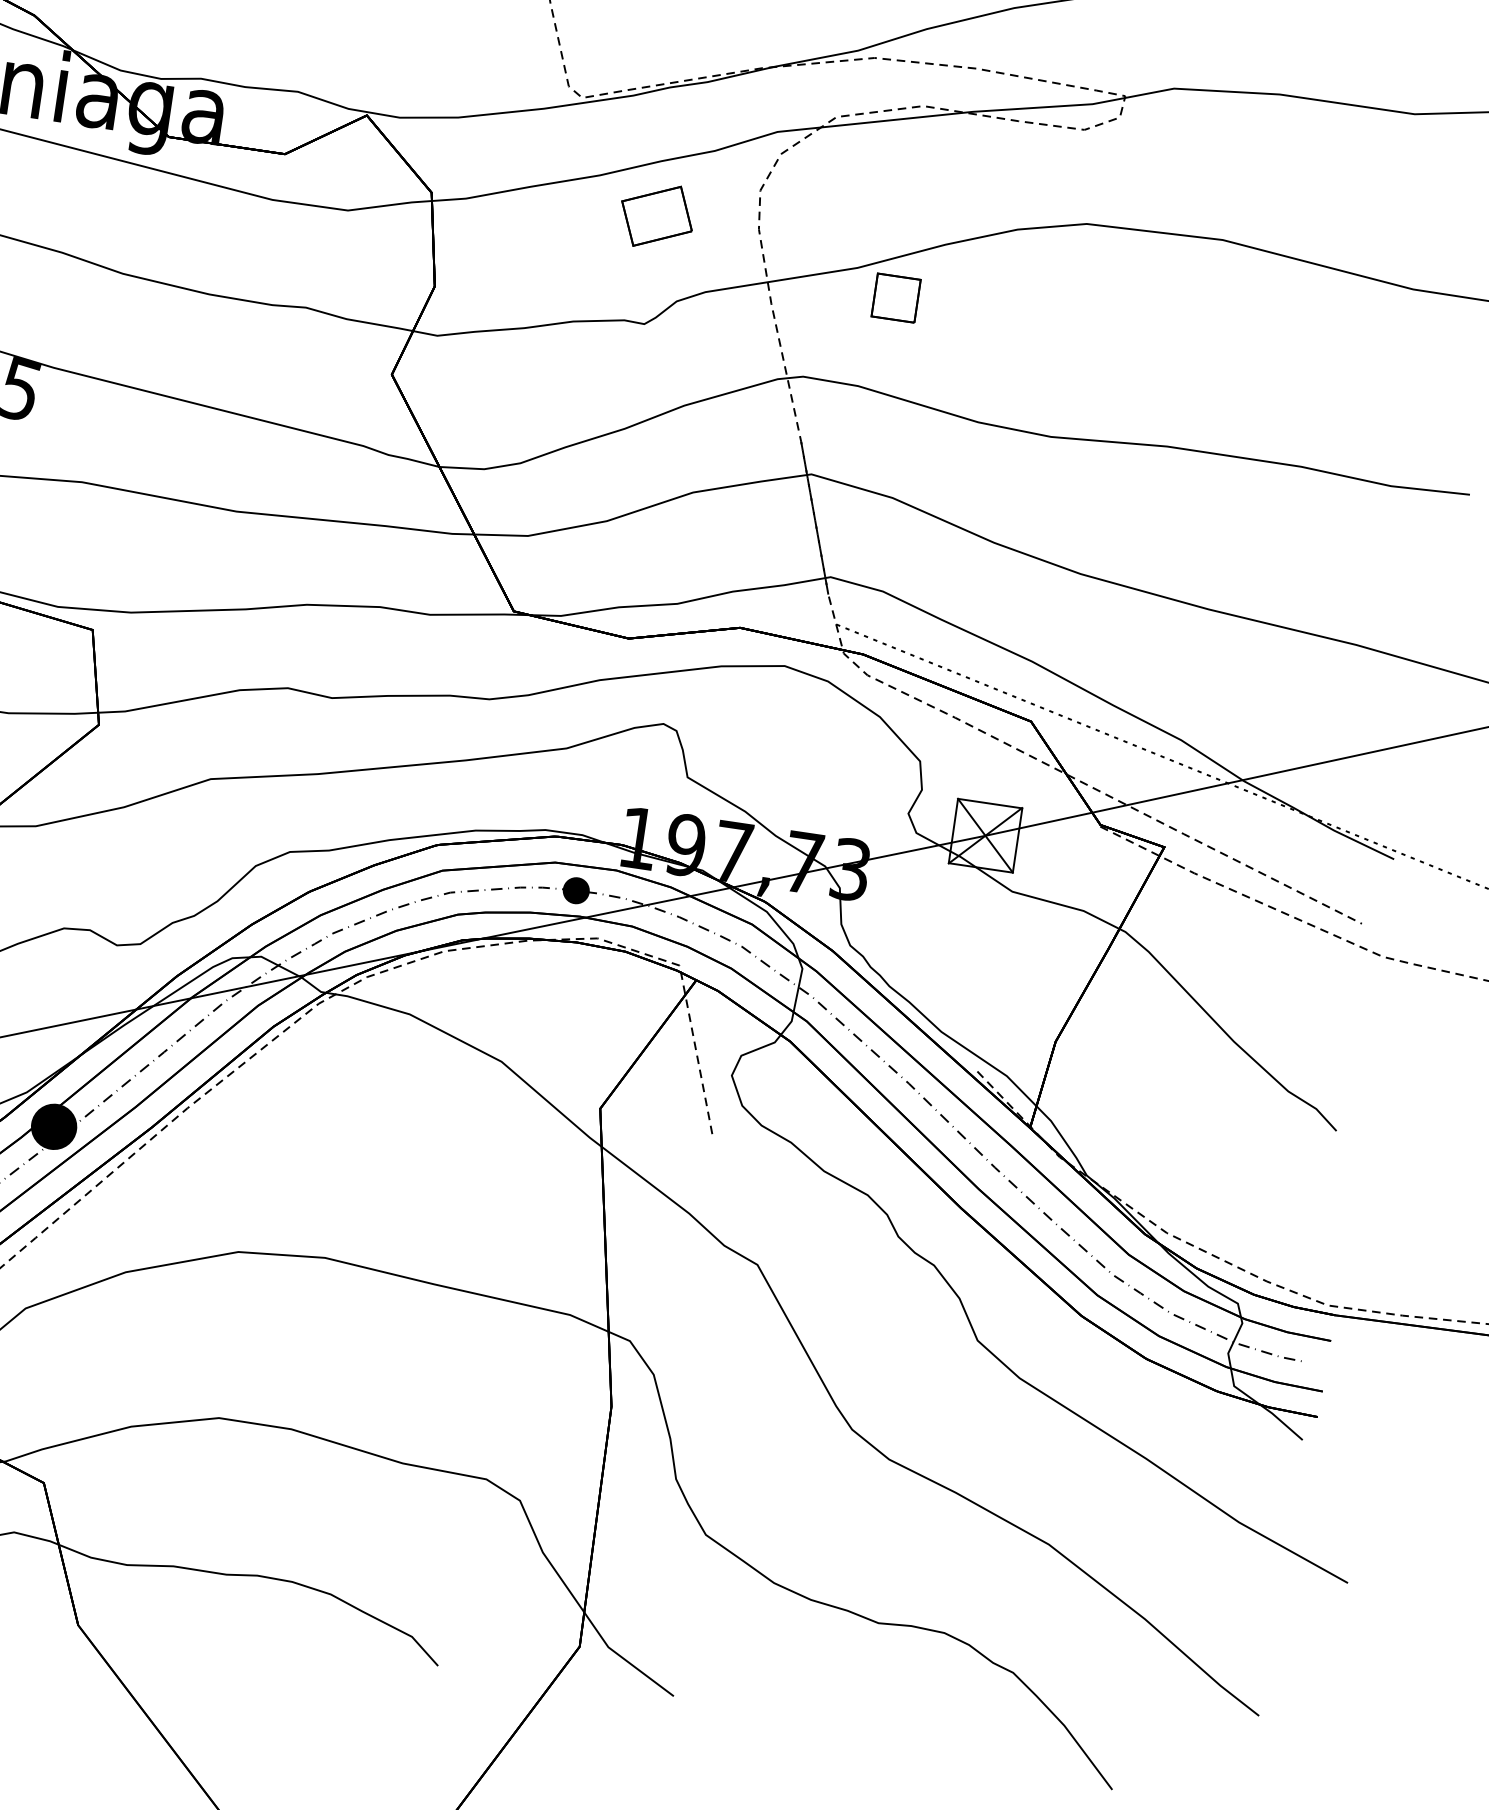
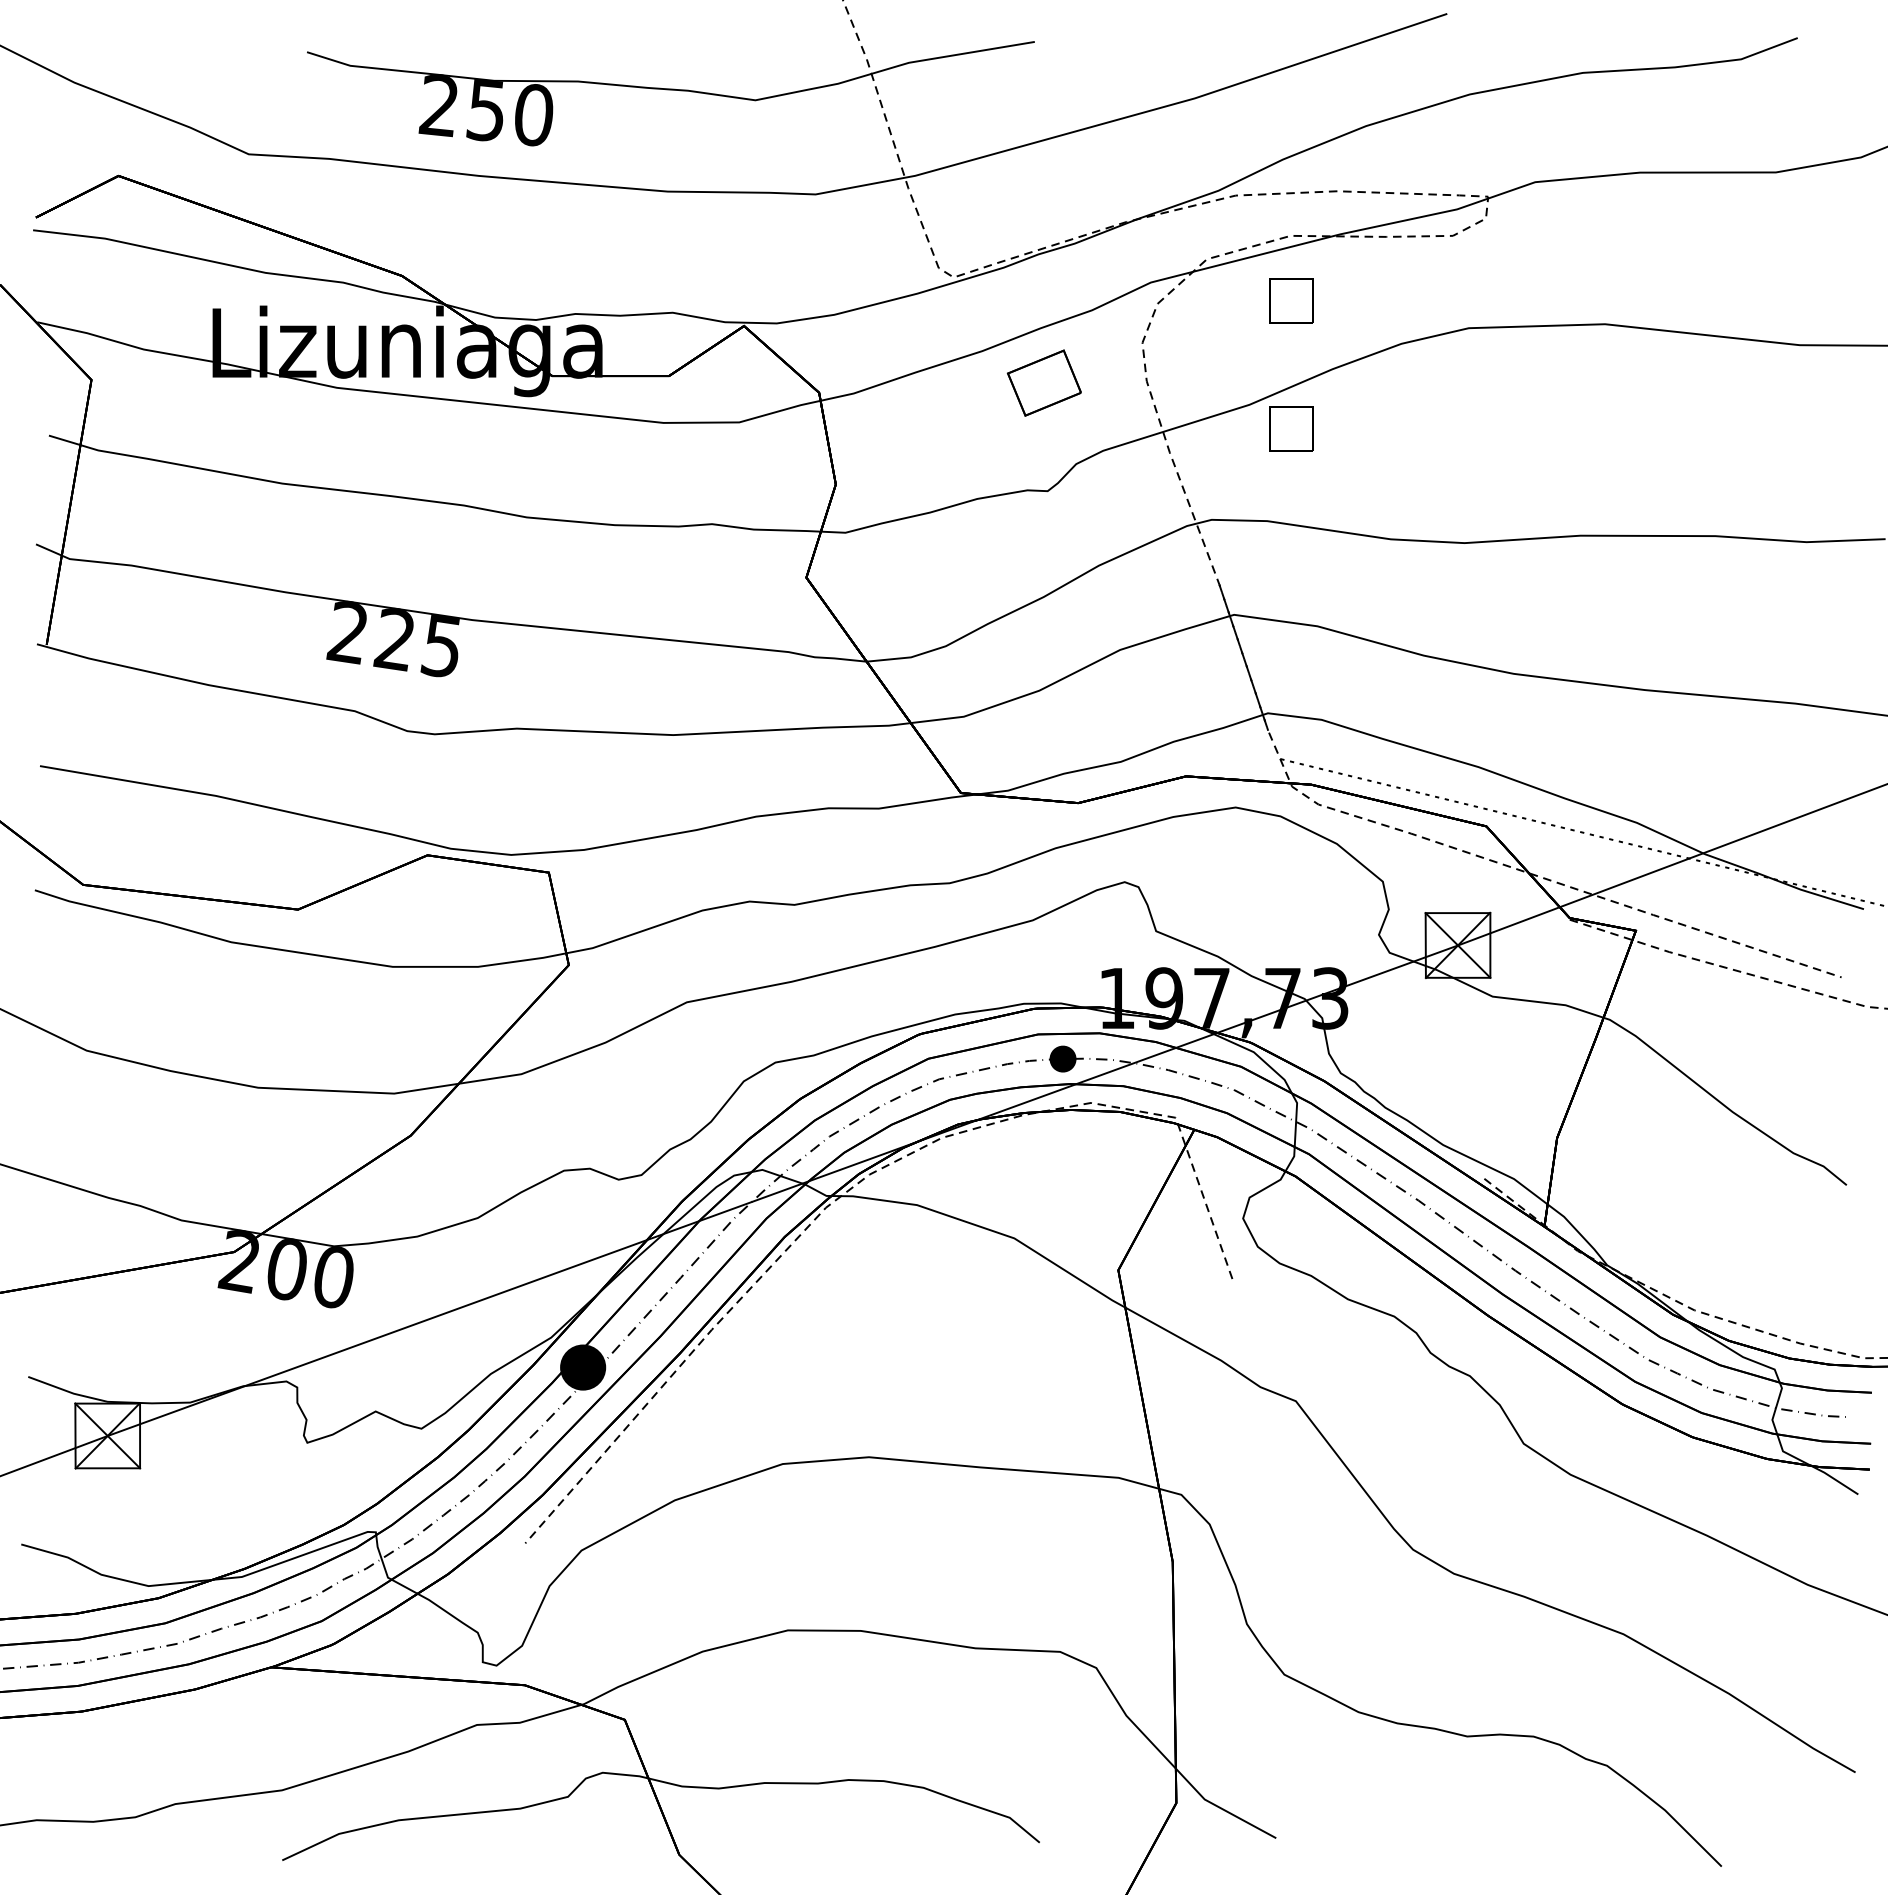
part: (914, 170) -> (1291, 300), added

